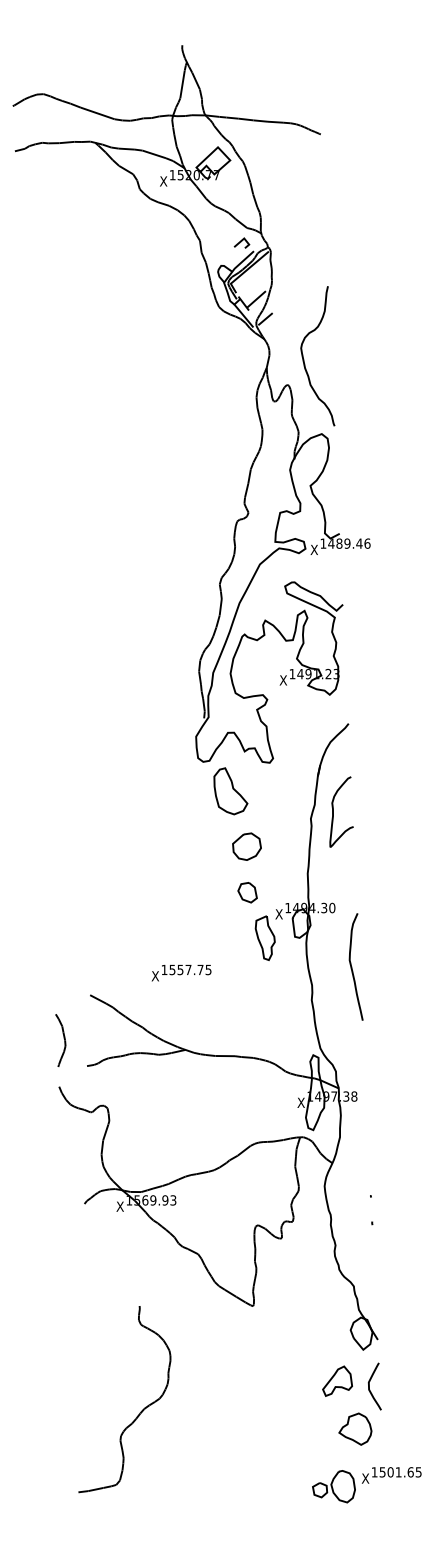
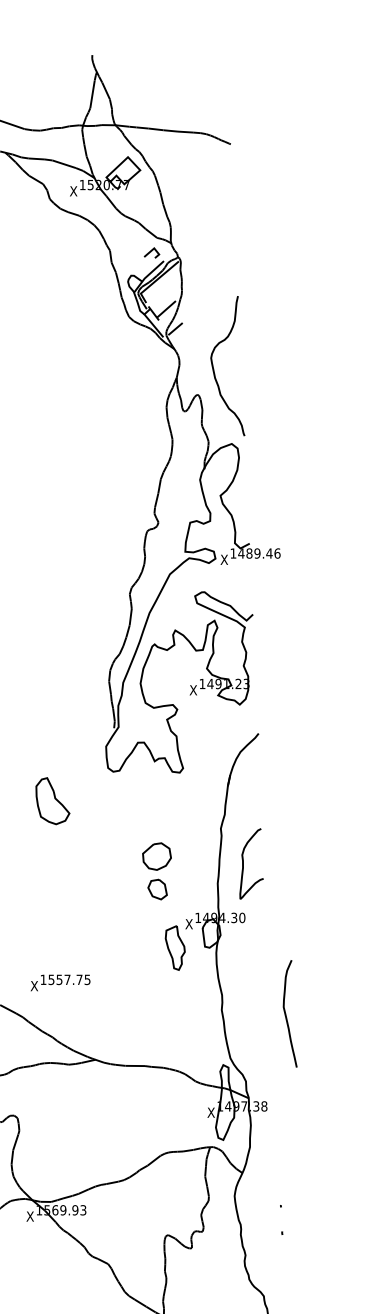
part: (230, 791) -> (52, 801), moved
curve: (333, 811) -> (243, 863), moved
part: (247, 892) -> (157, 889), moved
curve: (352, 966) -> (286, 1013), moved
text: (181, 973) -> (60, 983), moved

